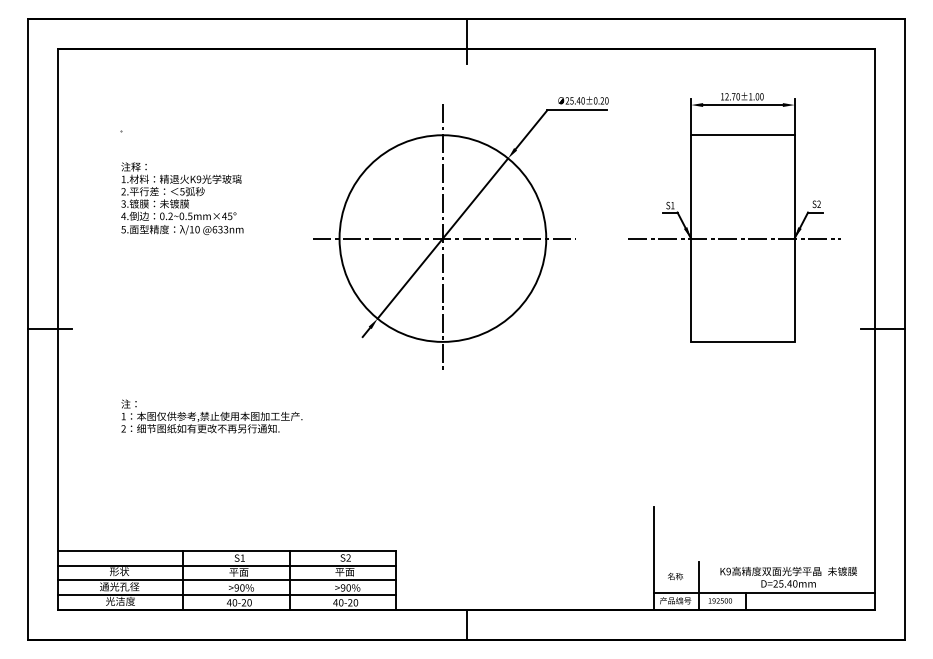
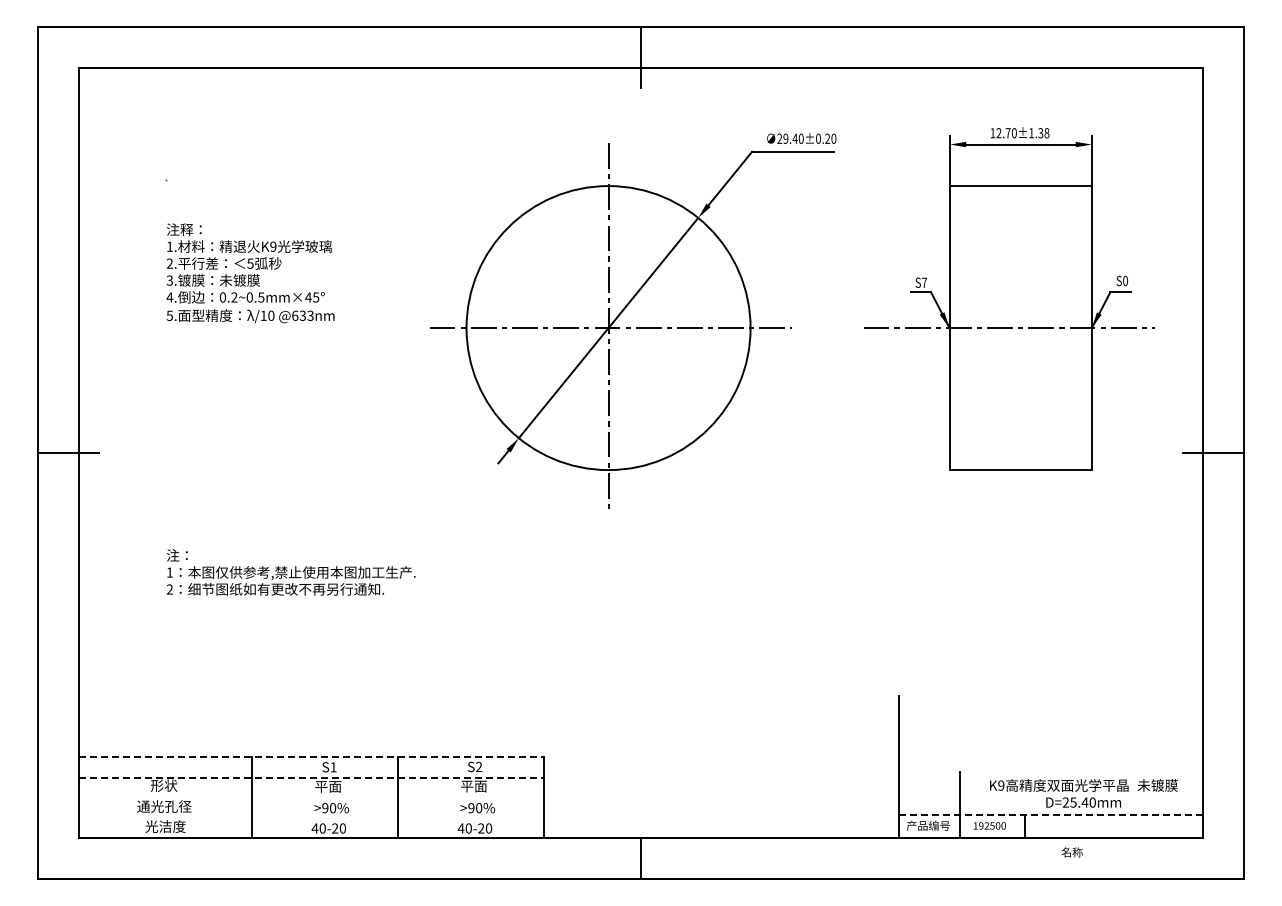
text: (759, 96) -> (1043, 133), 12.70±1.00 -> 12.70±1.38
text: (571, 100) -> (785, 138), 25.40±0.20 -> 29.40±0.20
text: (819, 204) -> (1125, 281), S2 -> S0
text: (672, 205) -> (924, 282), S1 -> S7
line: (226, 551) -> (311, 757), solid -> dashed
line: (226, 565) -> (311, 777), solid -> dashed
text: (674, 576) -> (1071, 852), moved
line: (226, 580) -> (311, 797), removed
line: (765, 592) -> (1051, 814), solid -> dashed
line: (226, 595) -> (311, 818), removed

